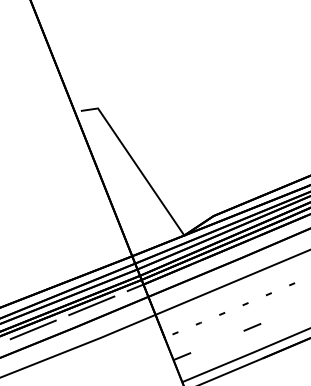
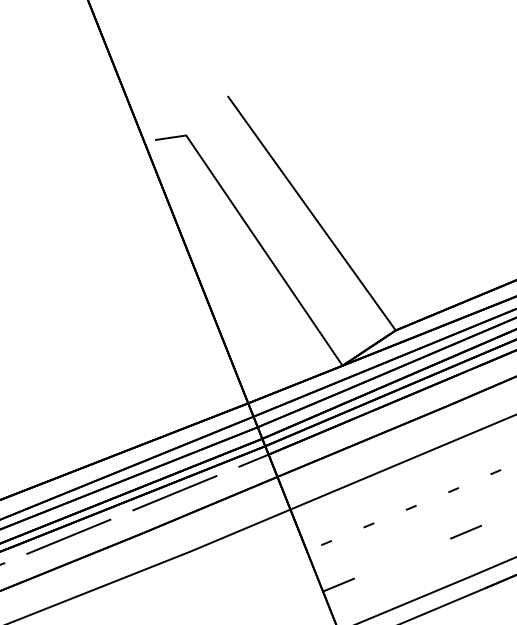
line: (167, 151) -> (312, 213), added

